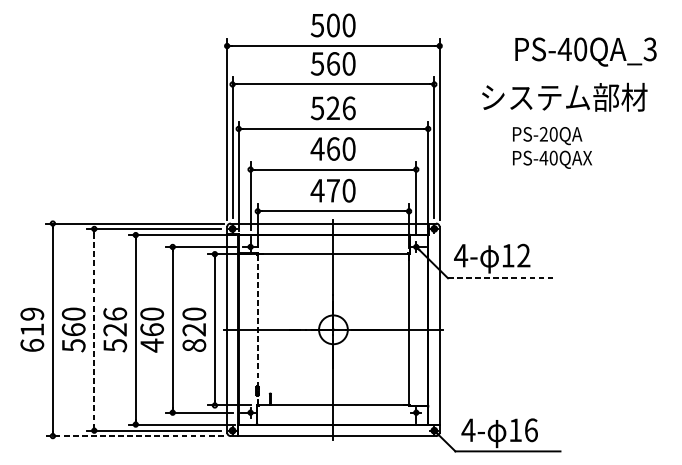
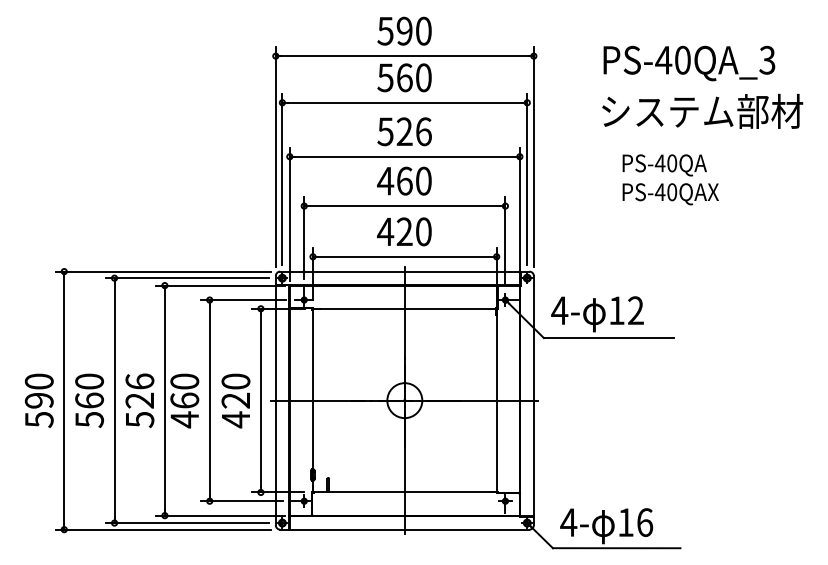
text: (333, 24) -> (404, 30), 500 -> 590
text: (586, 52) -> (689, 63), moved
text: (564, 96) -> (702, 110), moved
text: (543, 134) -> (659, 163), PS-20QA -> PS-40QA
text: (333, 190) -> (404, 231), 470 -> 420
line: (502, 278) -> (609, 338), dashed -> solid
text: (31, 329) -> (38, 400), 619 -> 590
line: (94, 330) -> (114, 401), dashed -> solid
line: (258, 330) -> (313, 401), dashed -> solid
text: (193, 345) -> (235, 419), 820 -> 420
line: (134, 435) -> (163, 529), dashed -> solid

